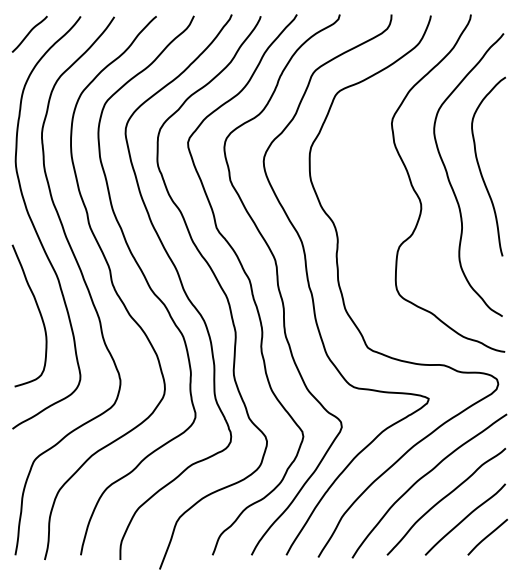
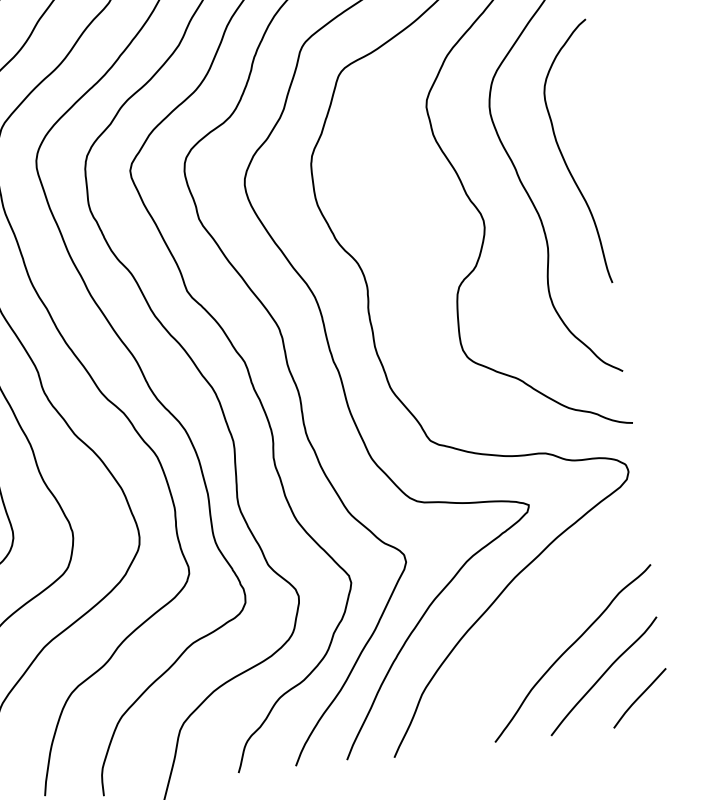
curve: (425, 476) -> (537, 619), removed

